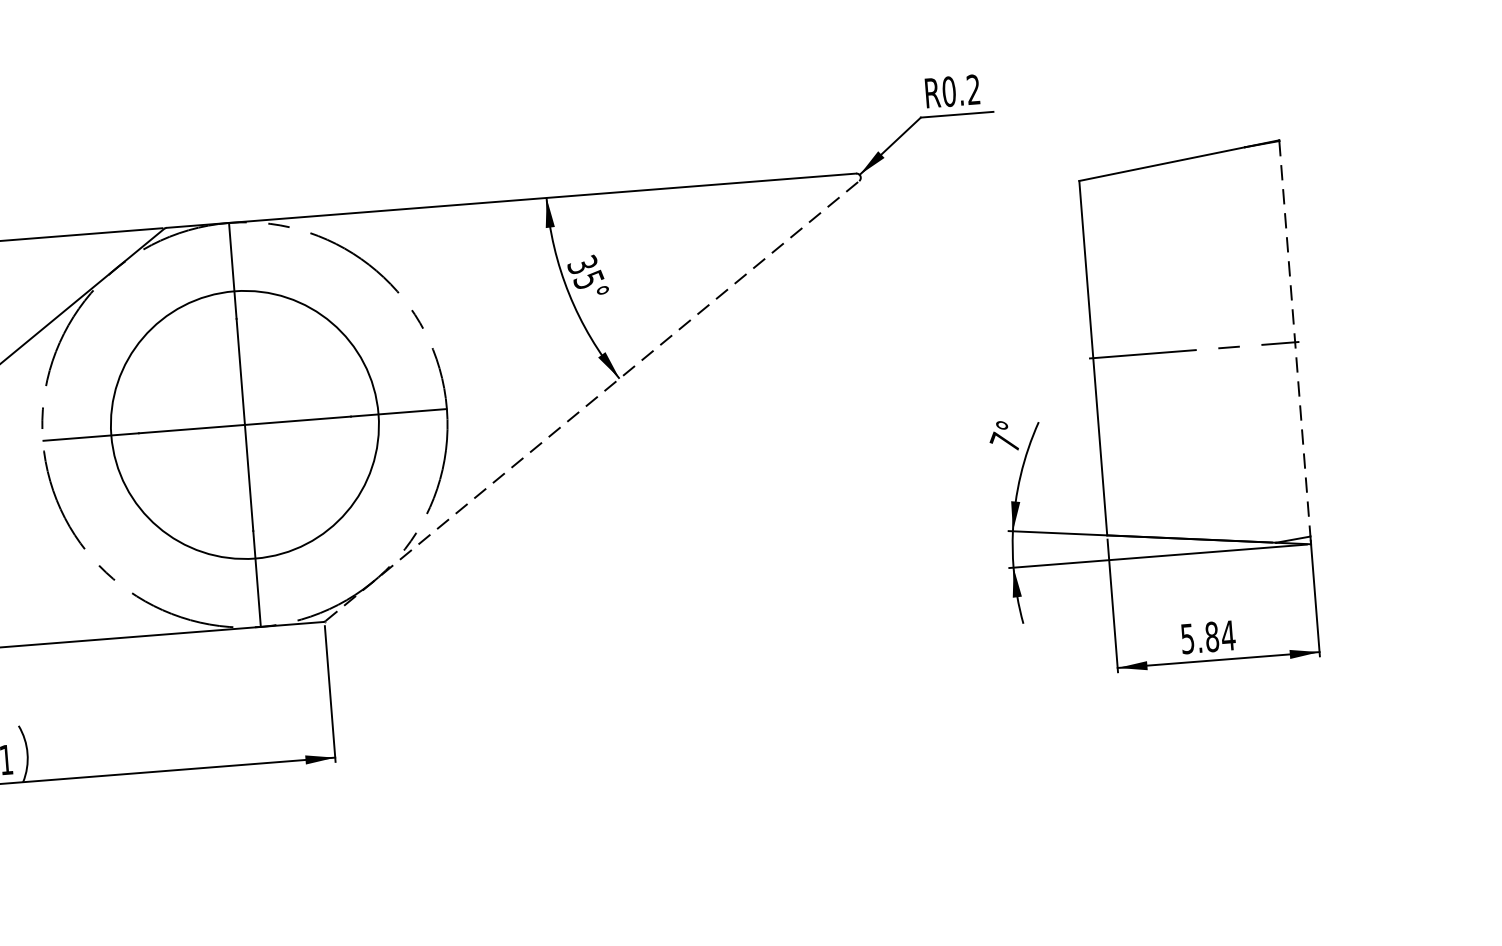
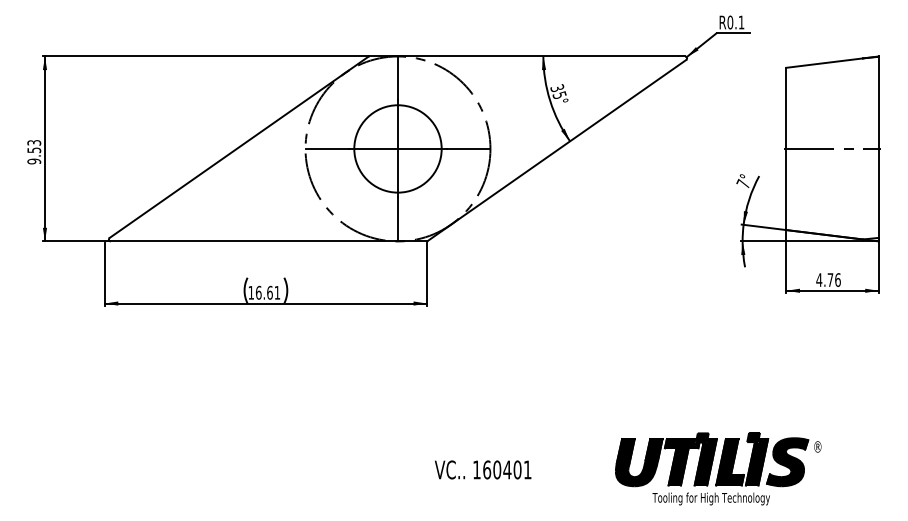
text: (973, 89) -> (741, 22), R0.2 -> R0.1
line: (1294, 339) -> (878, 147), dashed -> solid
line: (591, 401) -> (556, 150), dashed -> solid
circle: (243, 424) -> (397, 148), size x0.71
text: (1207, 638) -> (828, 280), 5.84 -> 4.76

